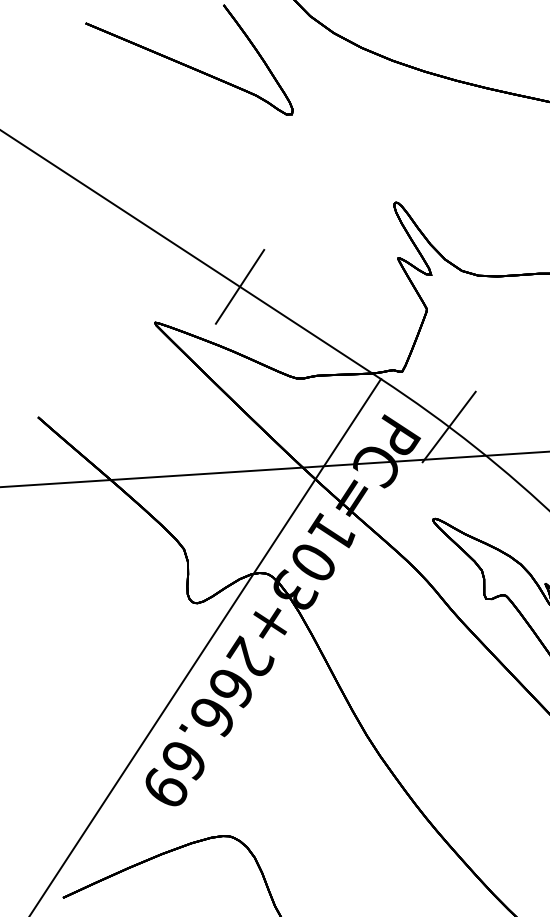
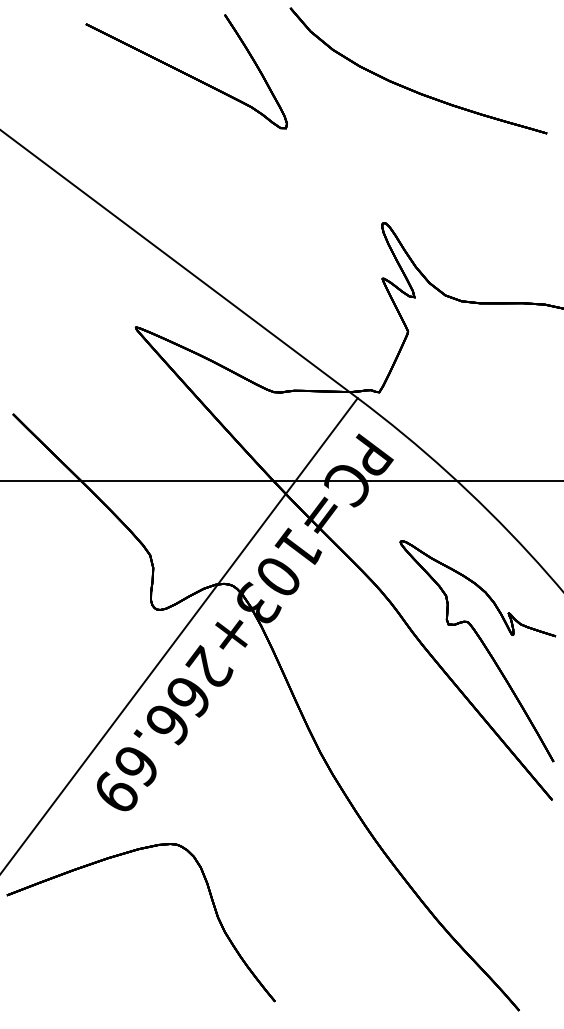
line: (239, 286) -> (222, 296), removed
line: (449, 427) -> (422, 450), removed

